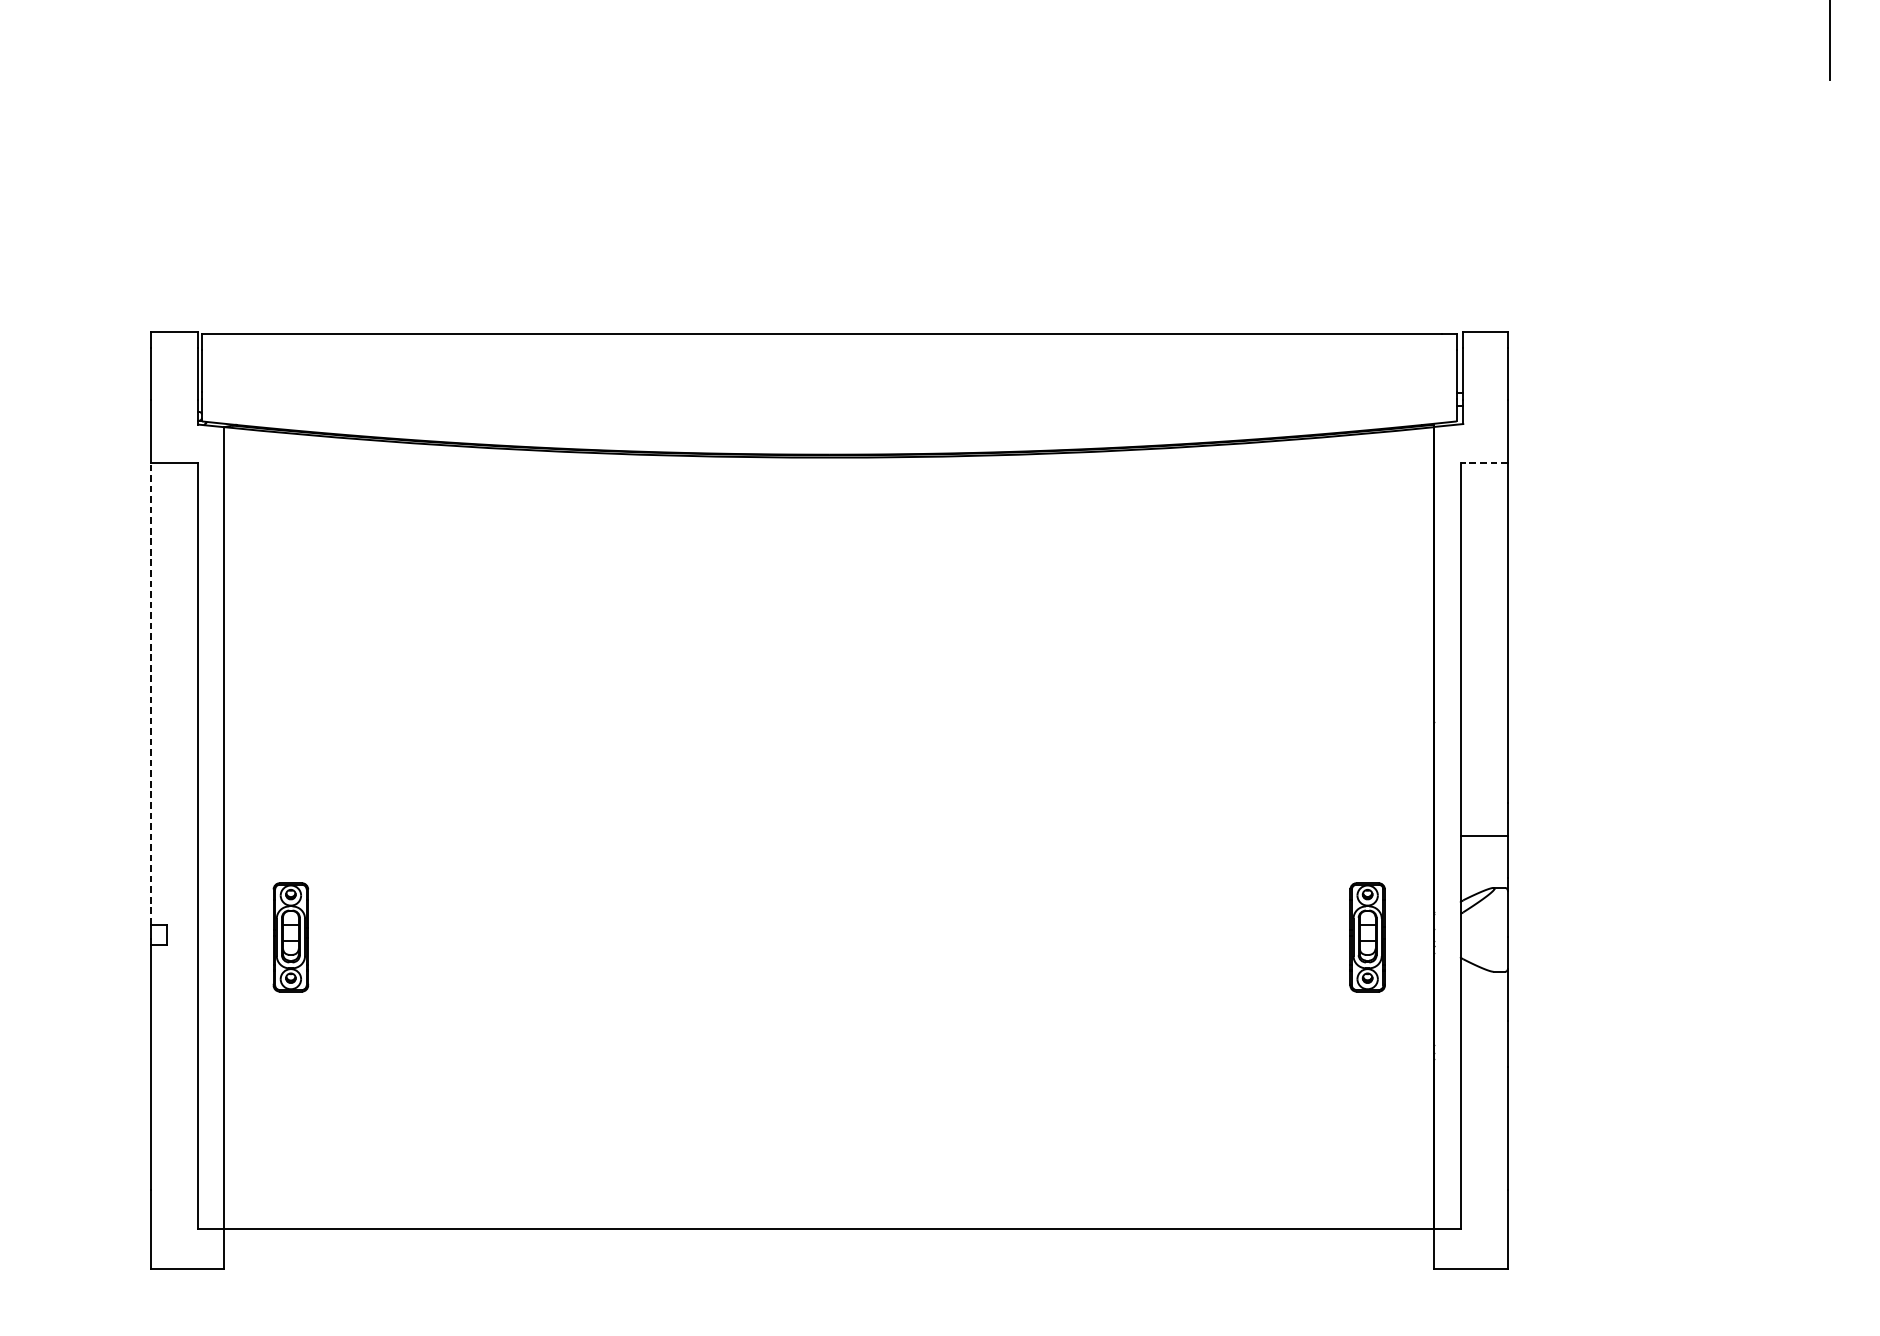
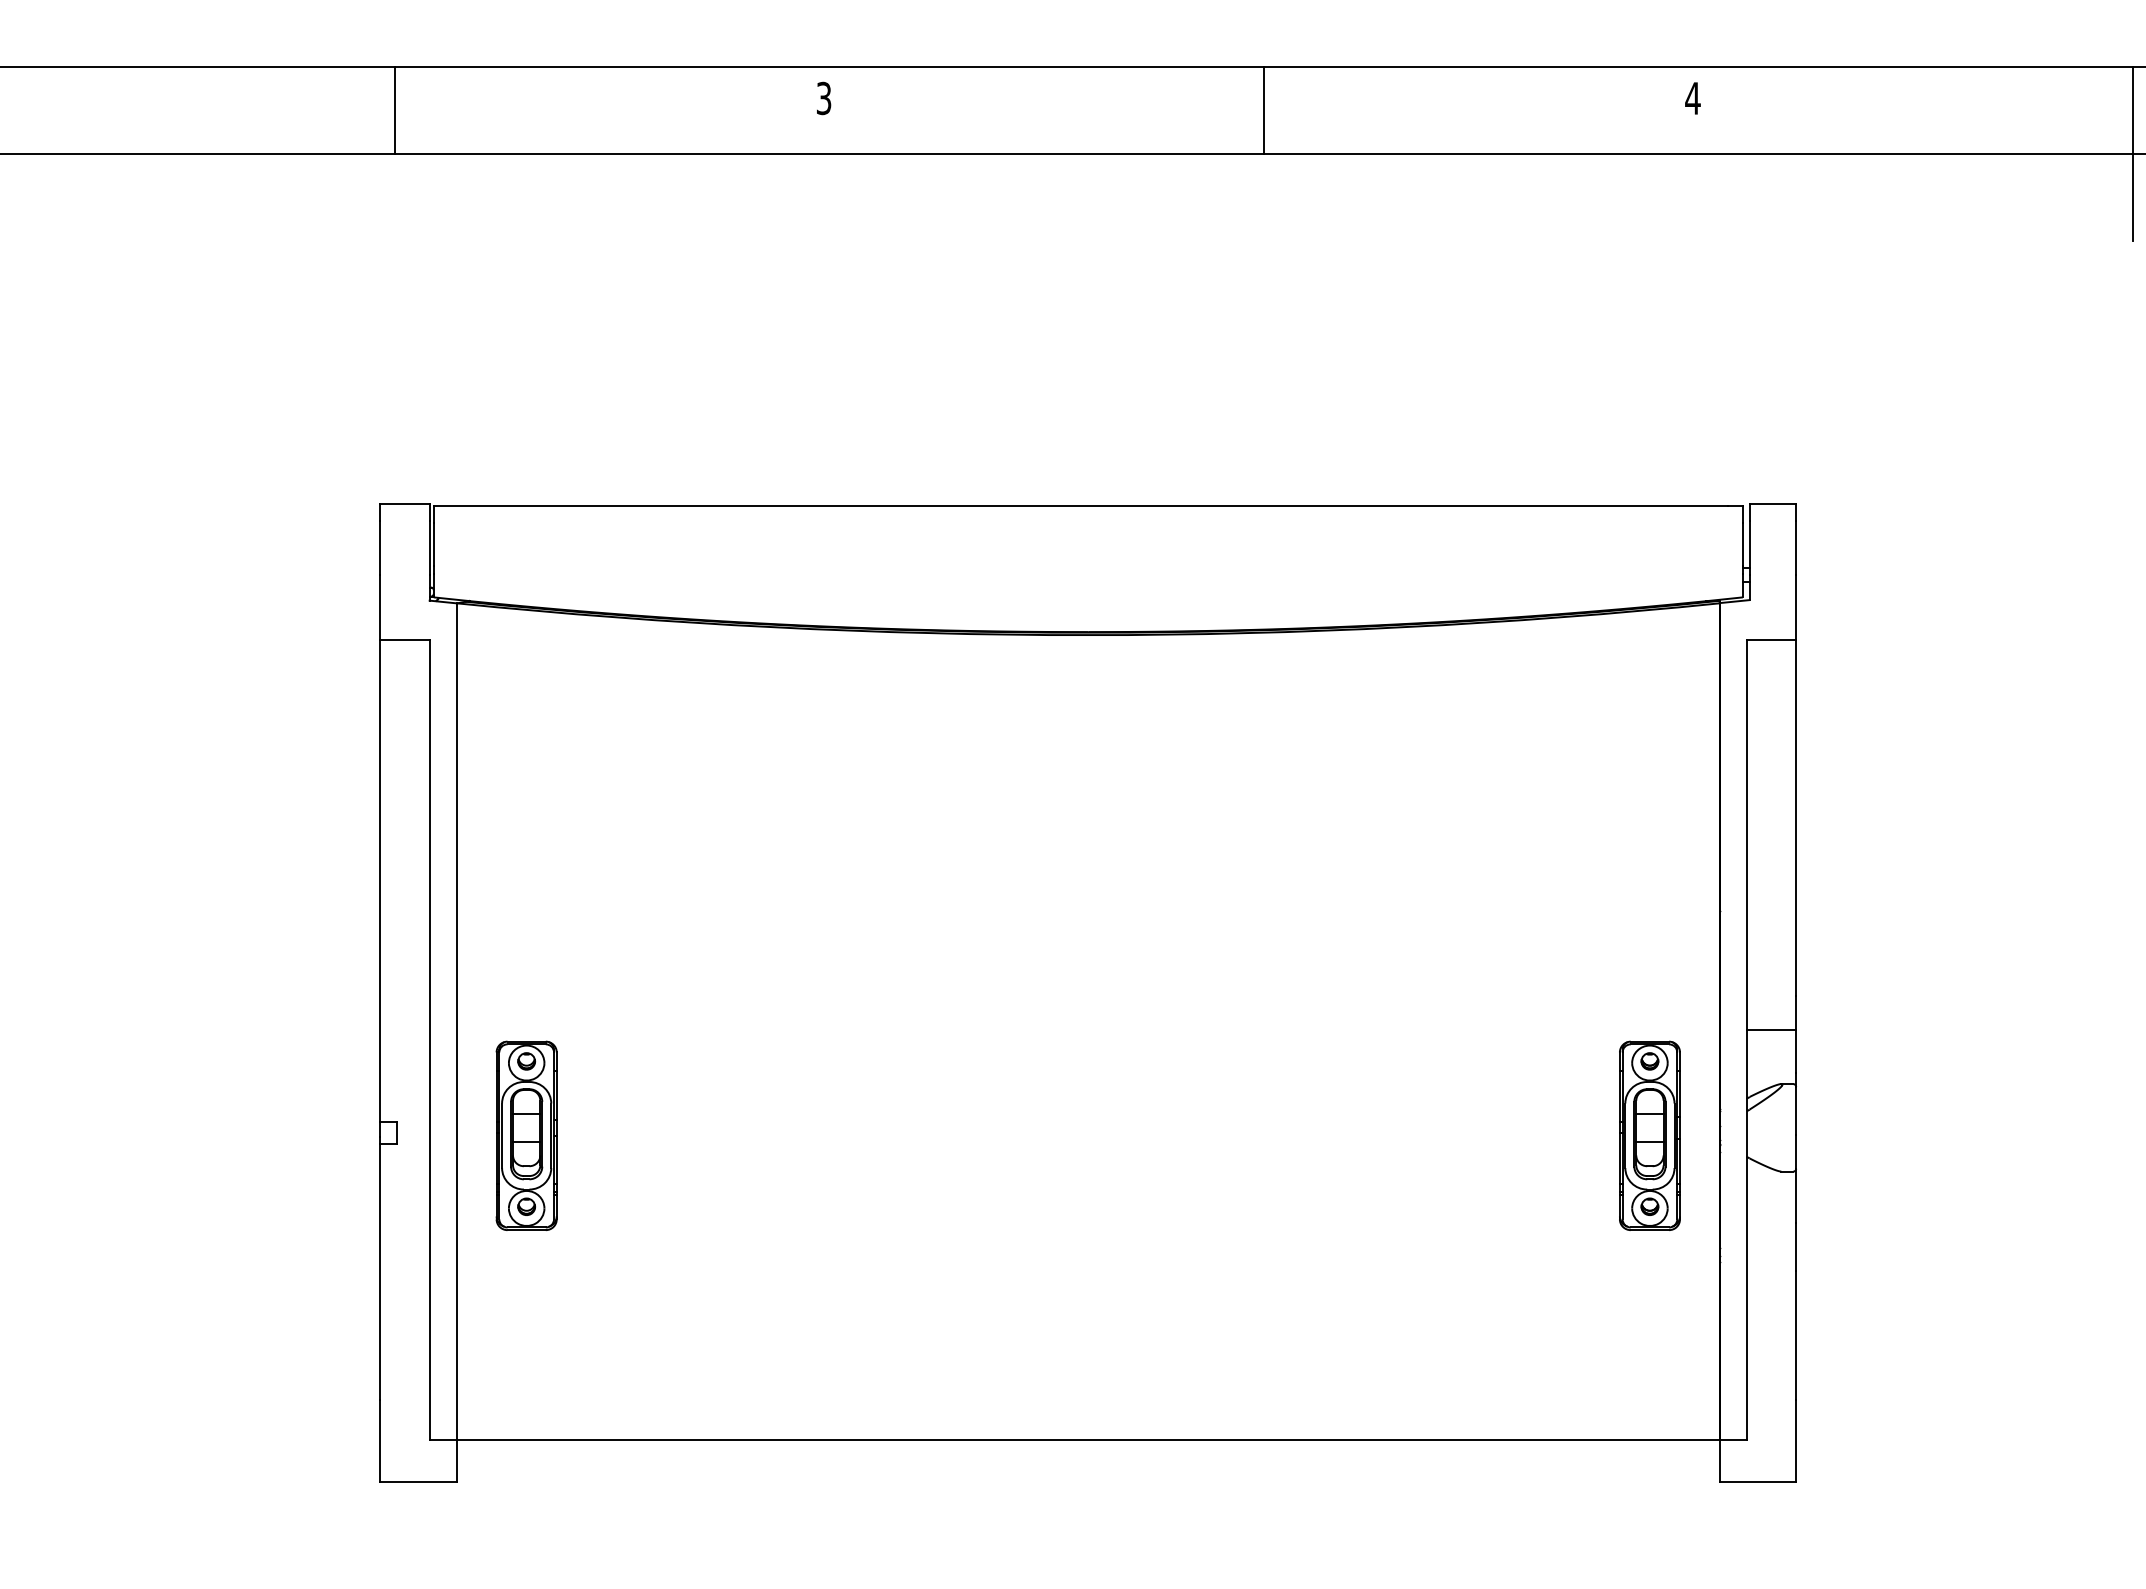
line: (1484, 462) -> (1771, 640), dashed -> solid
line: (150, 692) -> (380, 880), dashed -> solid
part: (290, 937) -> (526, 1135), size x1.67
part: (1367, 937) -> (1649, 1135), size x1.67

